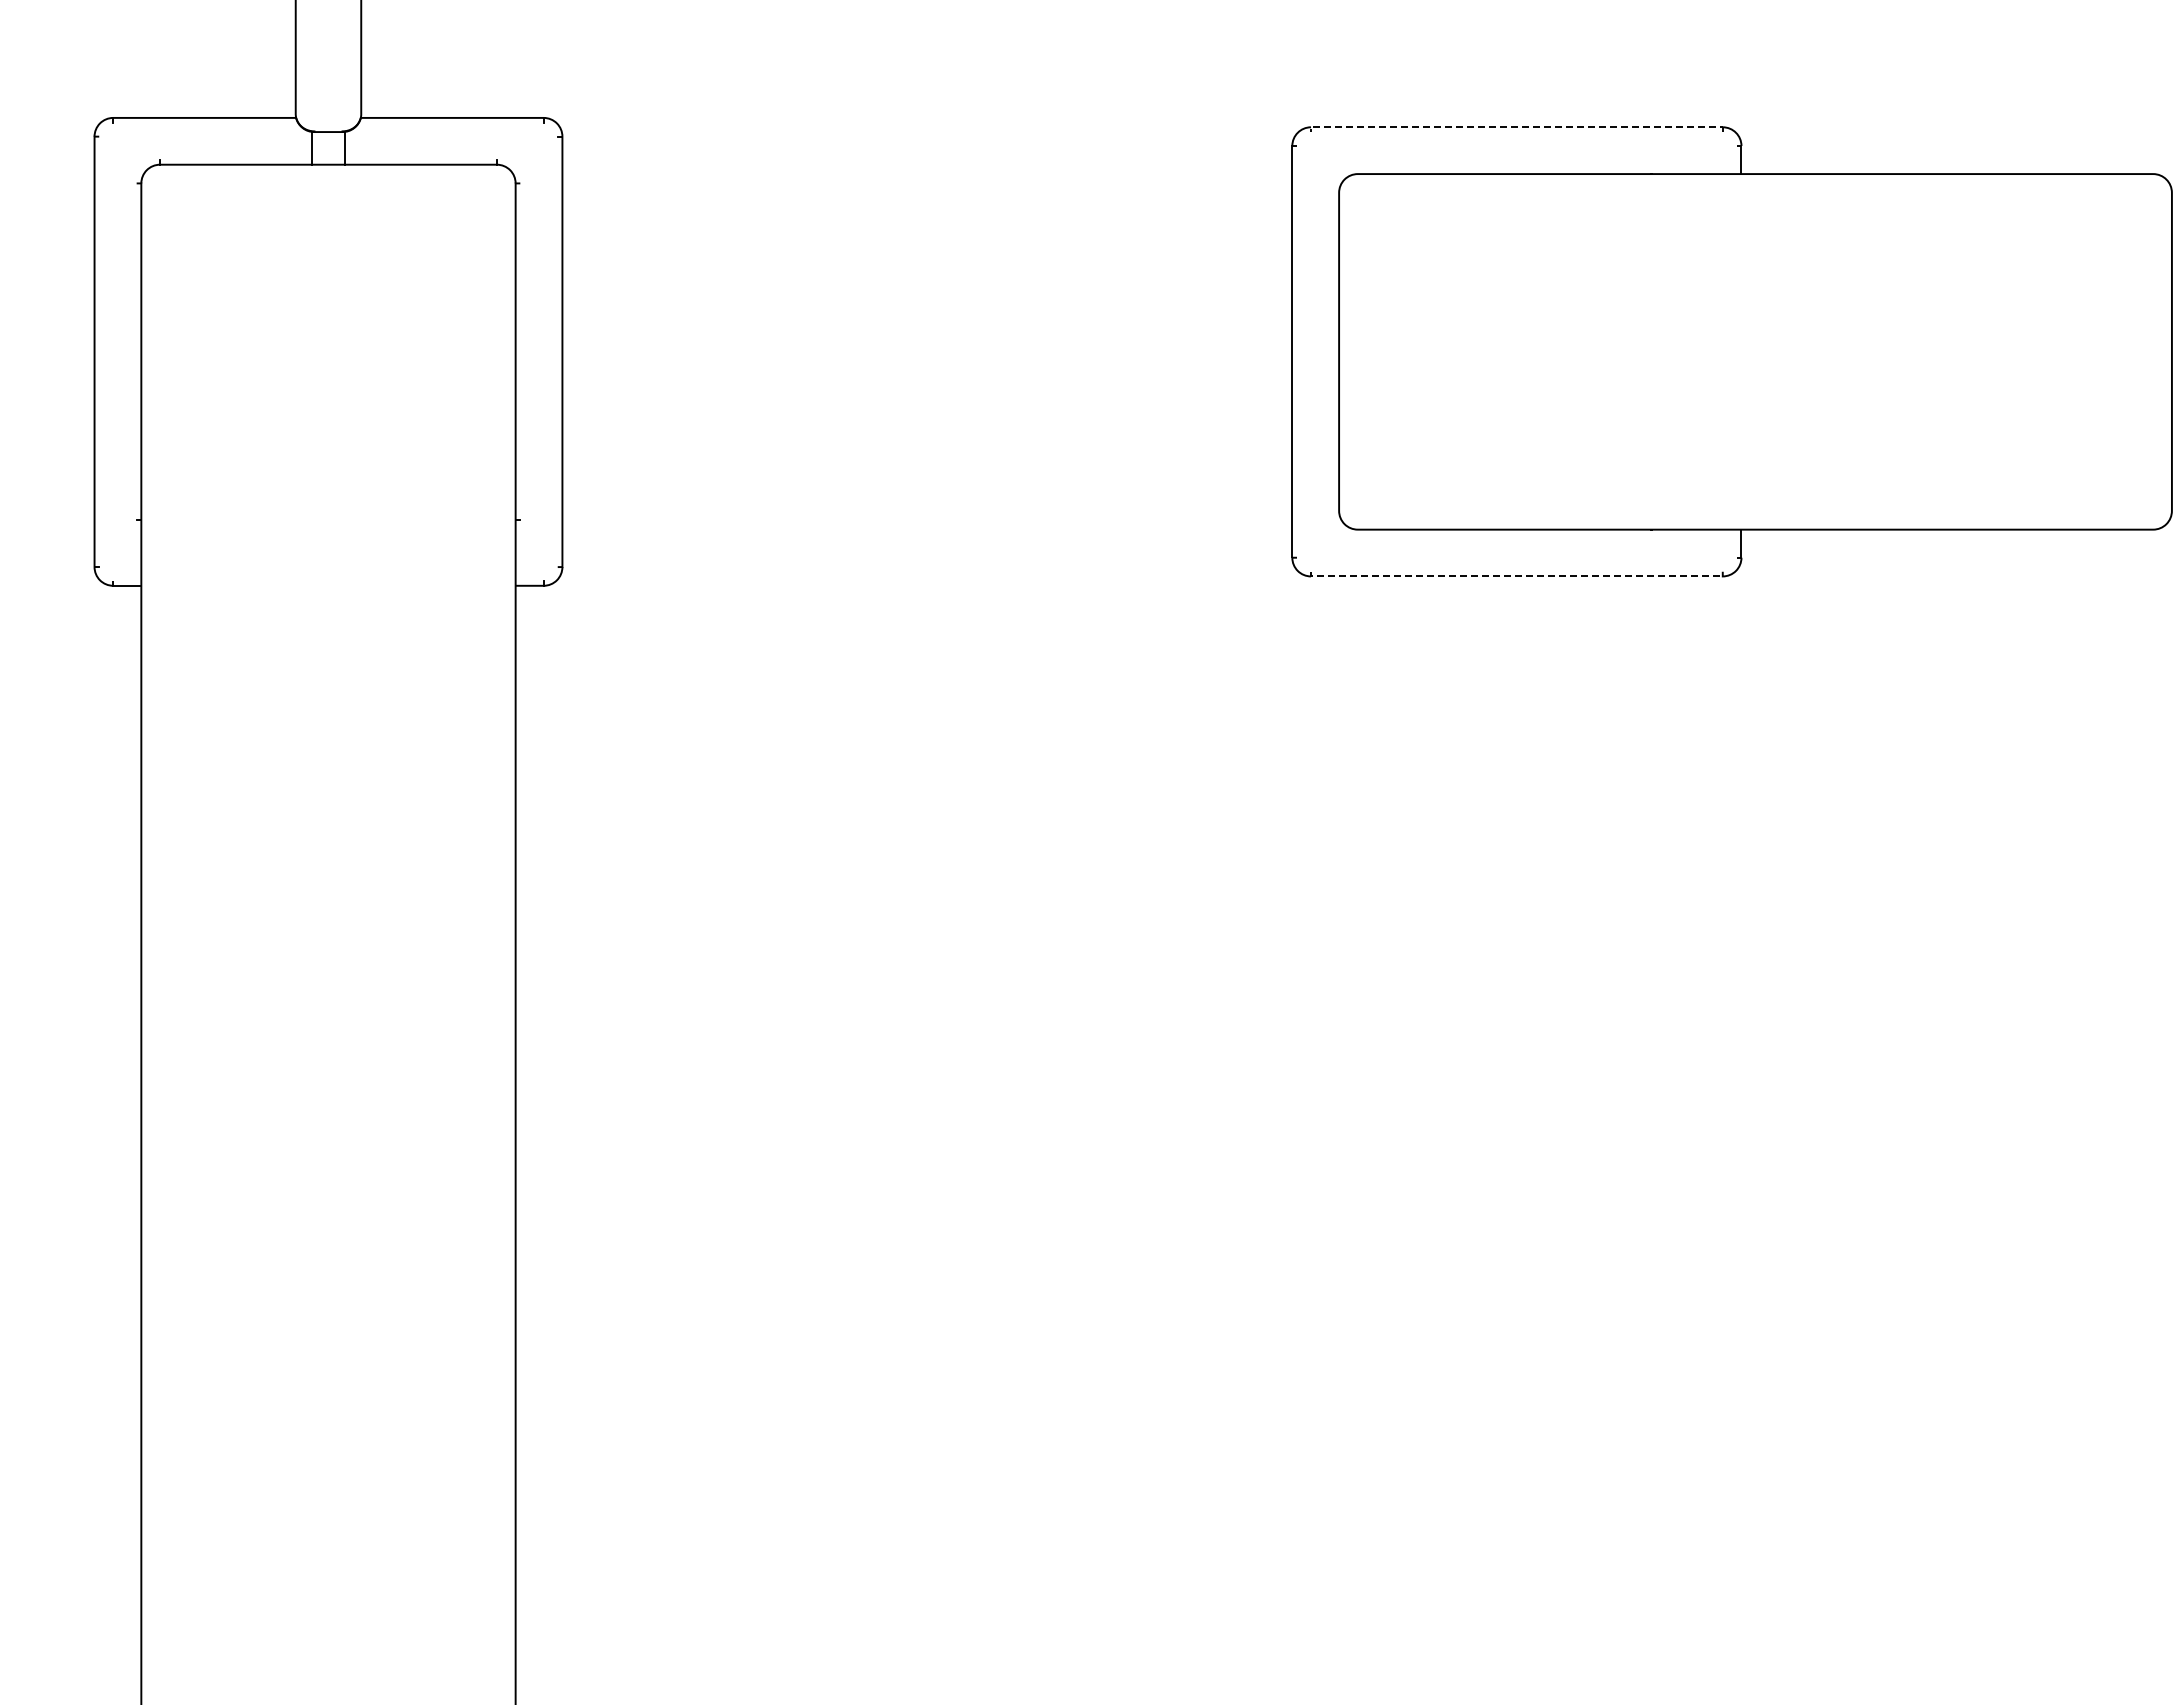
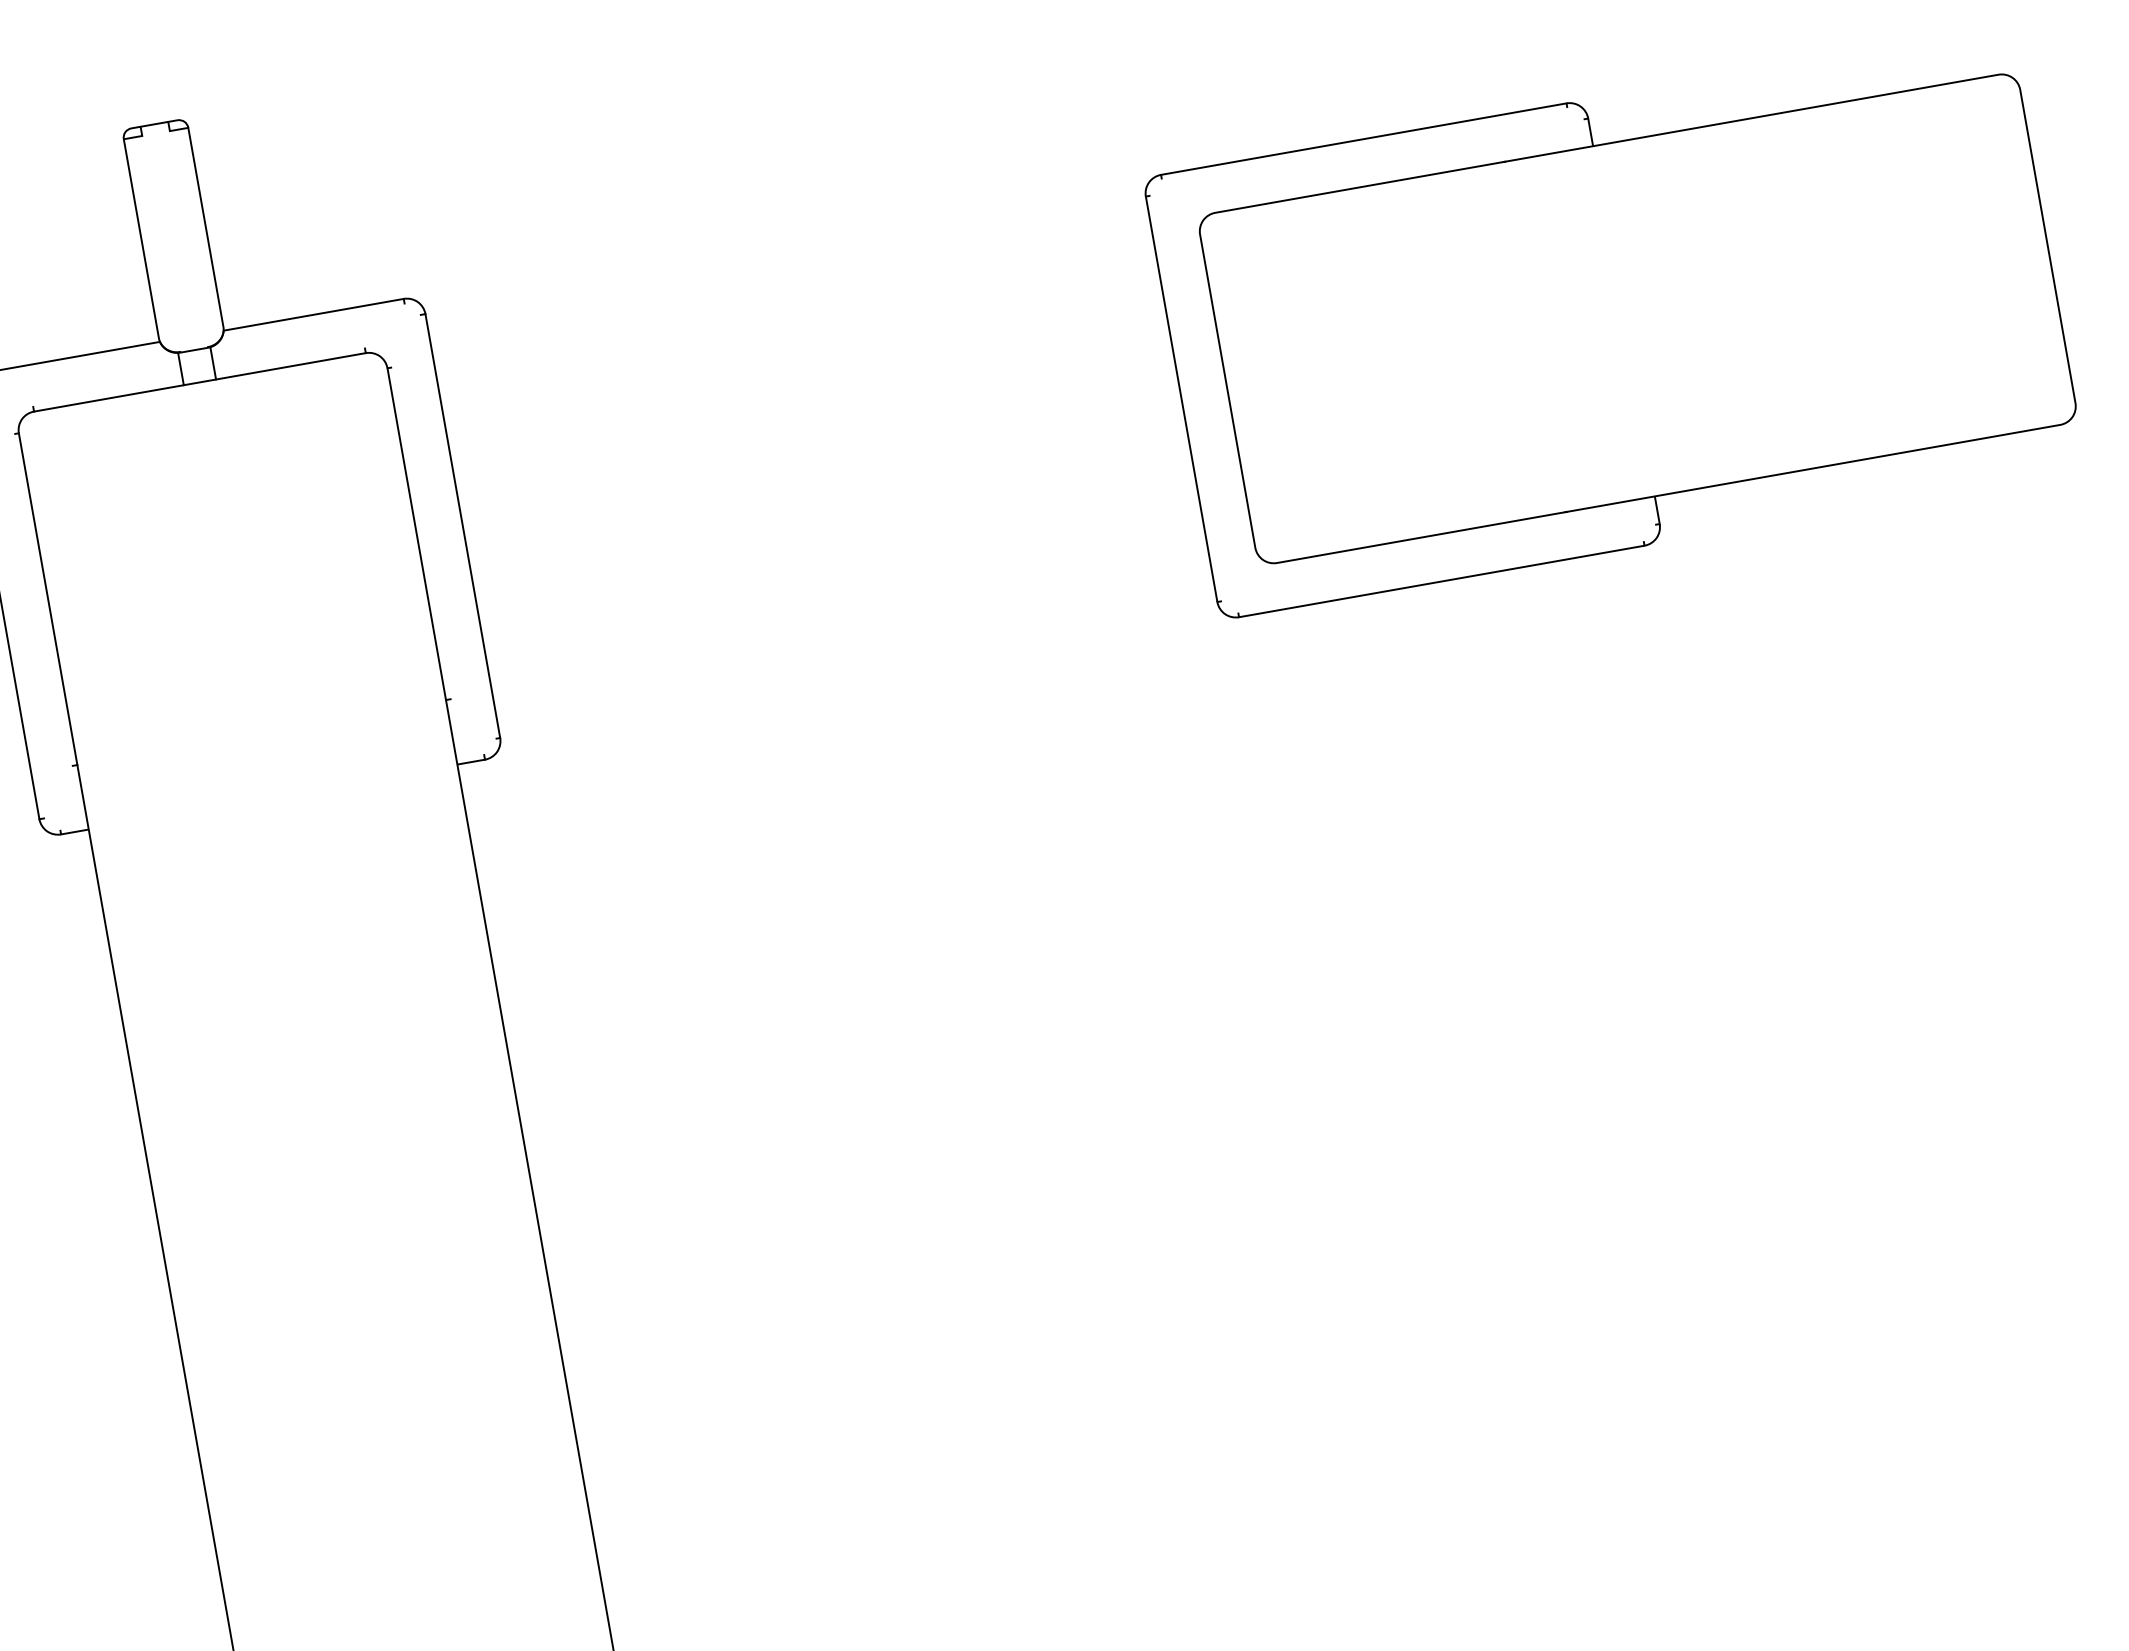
line: (1516, 127) -> (1363, 139), dashed -> solid
line: (1513, 576) -> (1438, 582), dashed -> solid

